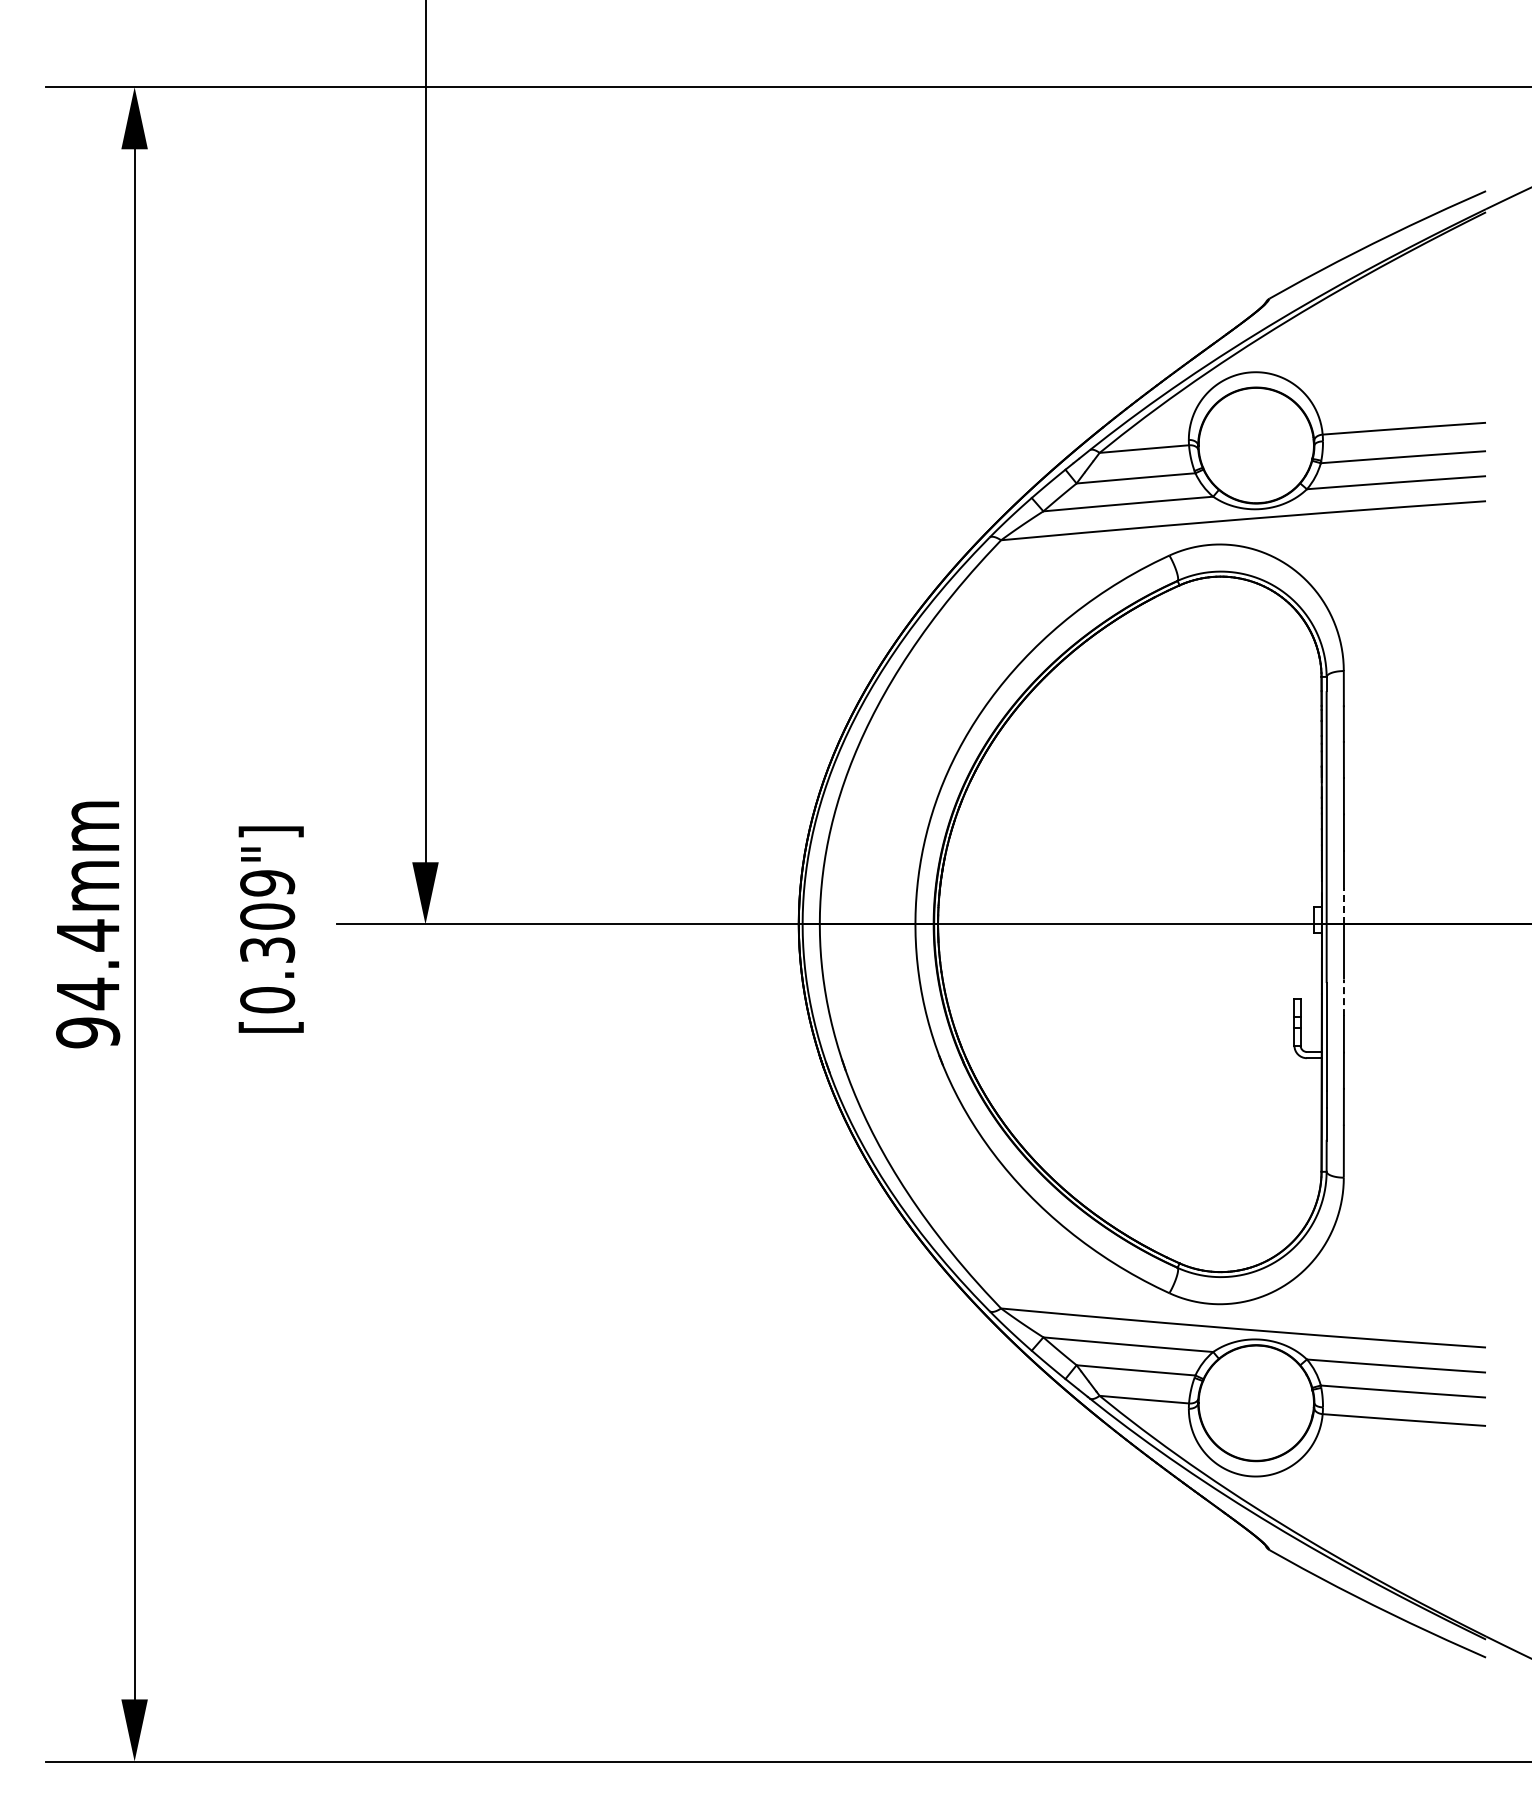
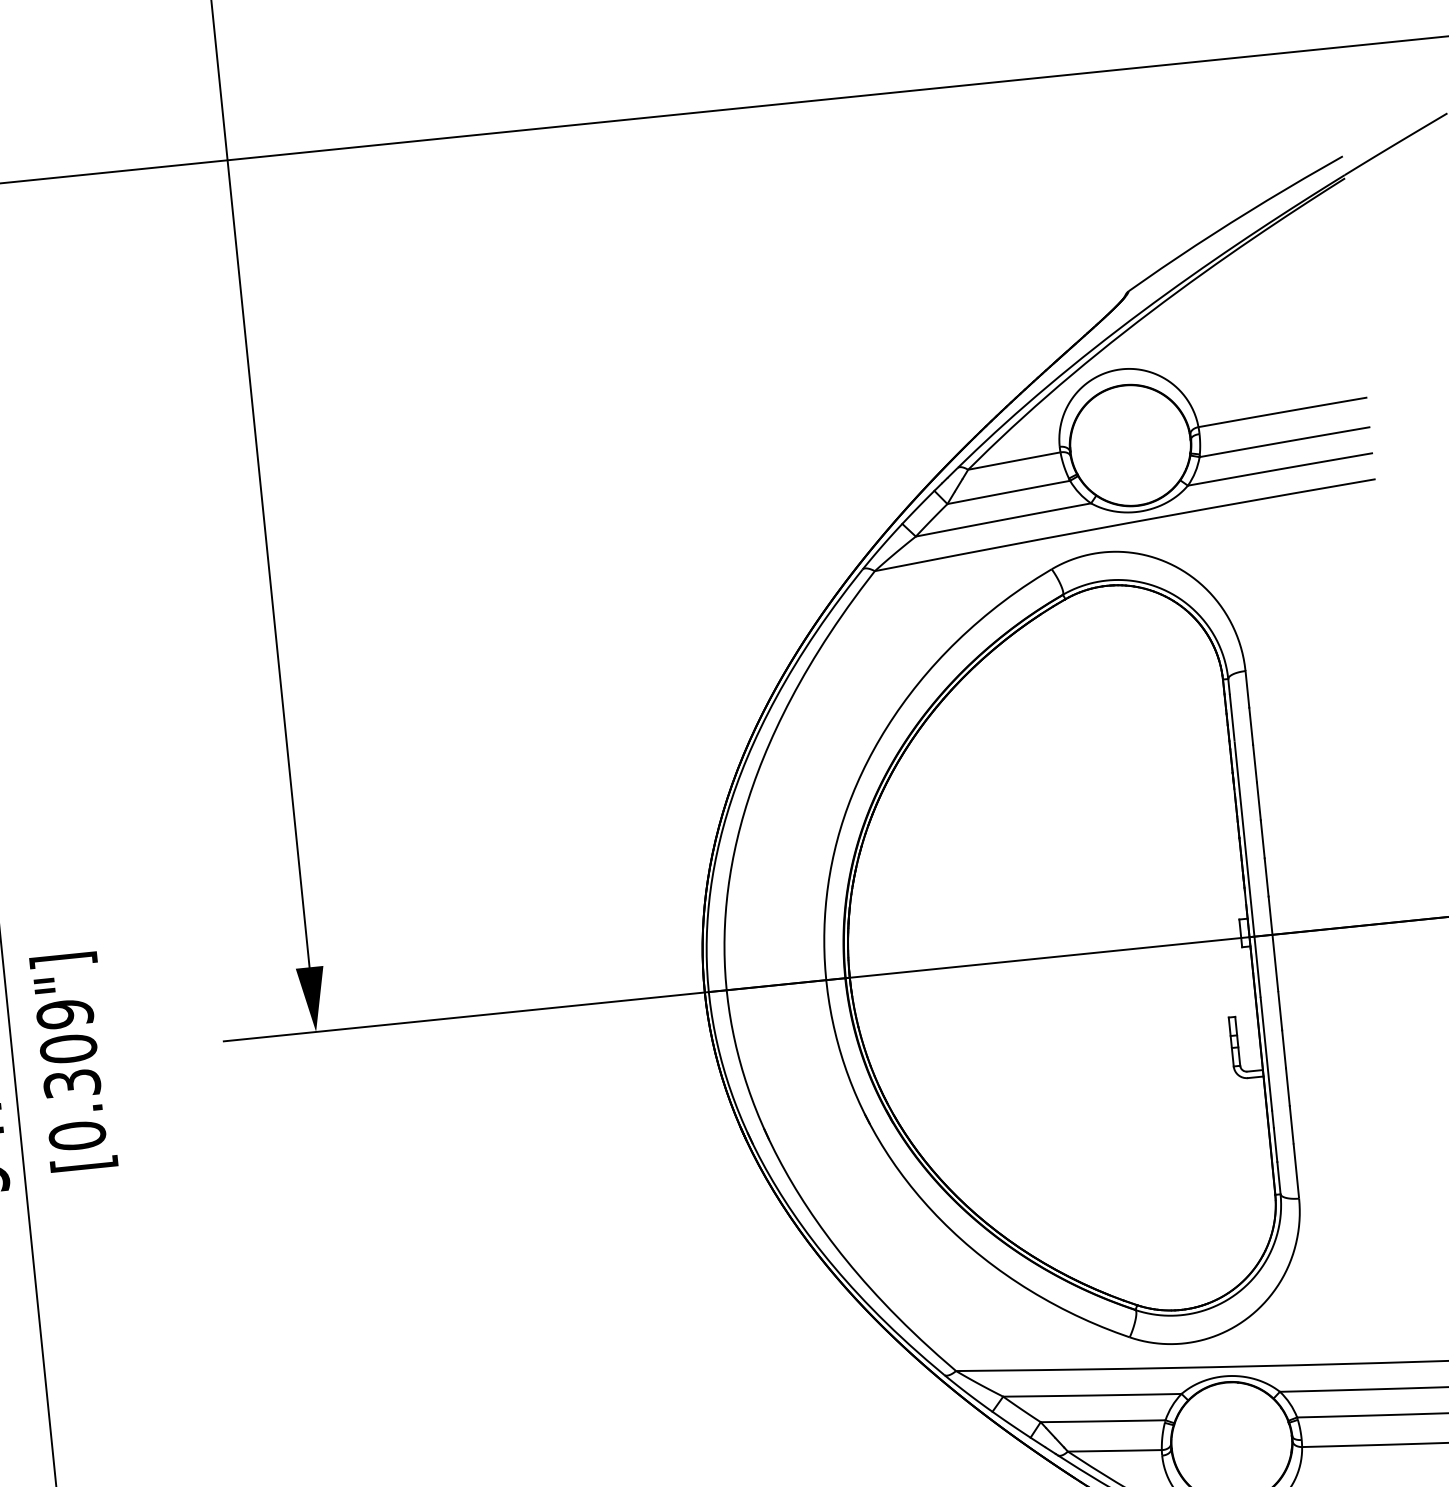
line: (1343, 905) -> (1269, 915), dashed -> solid
text: (270, 929) -> (73, 1062), moved
line: (1343, 997) -> (1279, 1011), dashed -> solid

